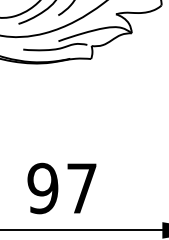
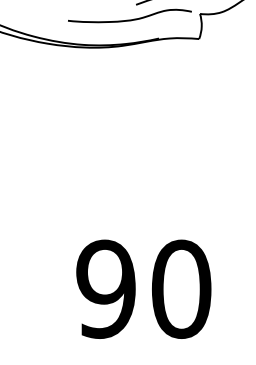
text: (81, 188) -> (180, 289), 97 -> 90

